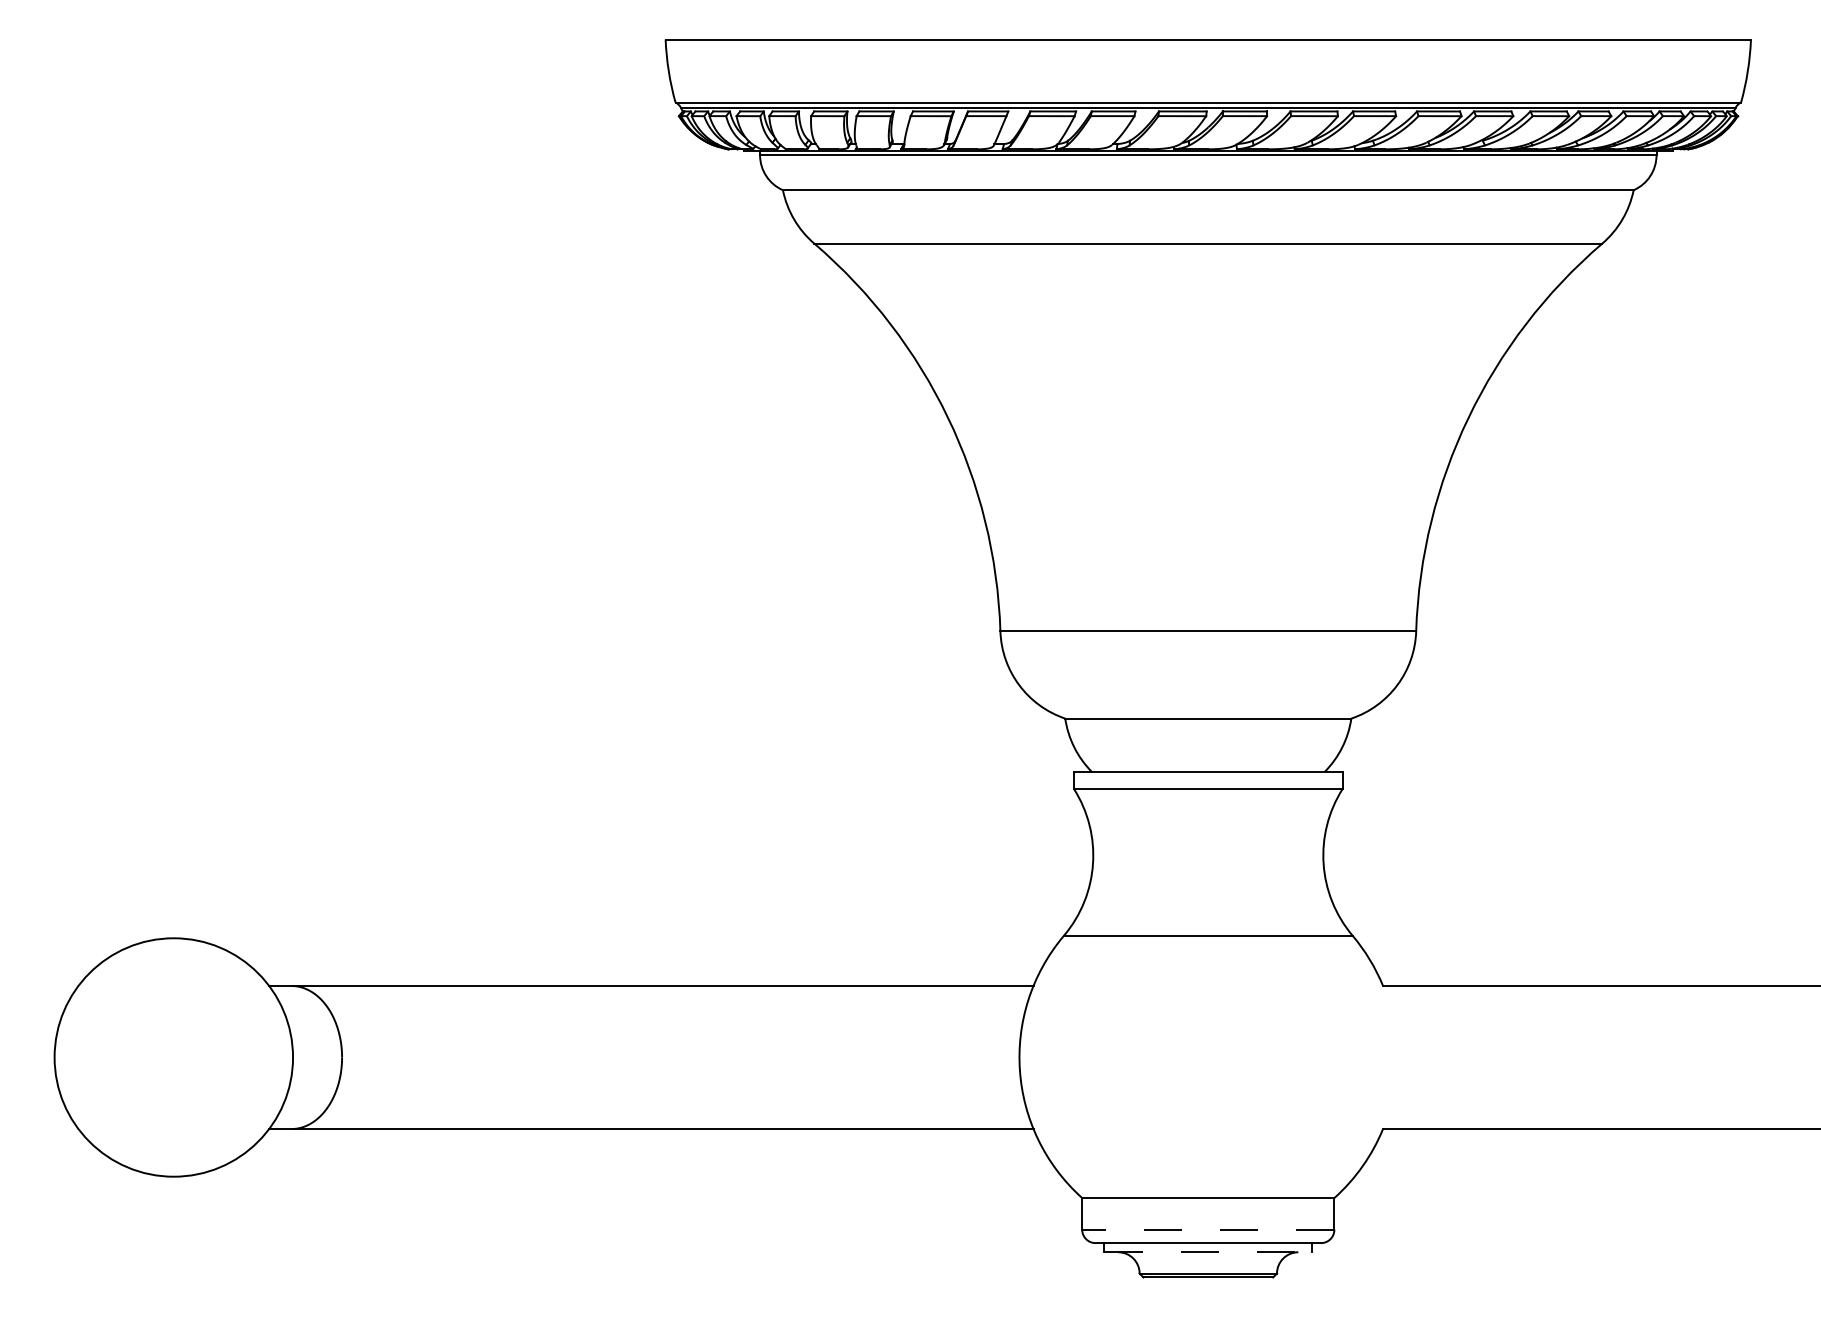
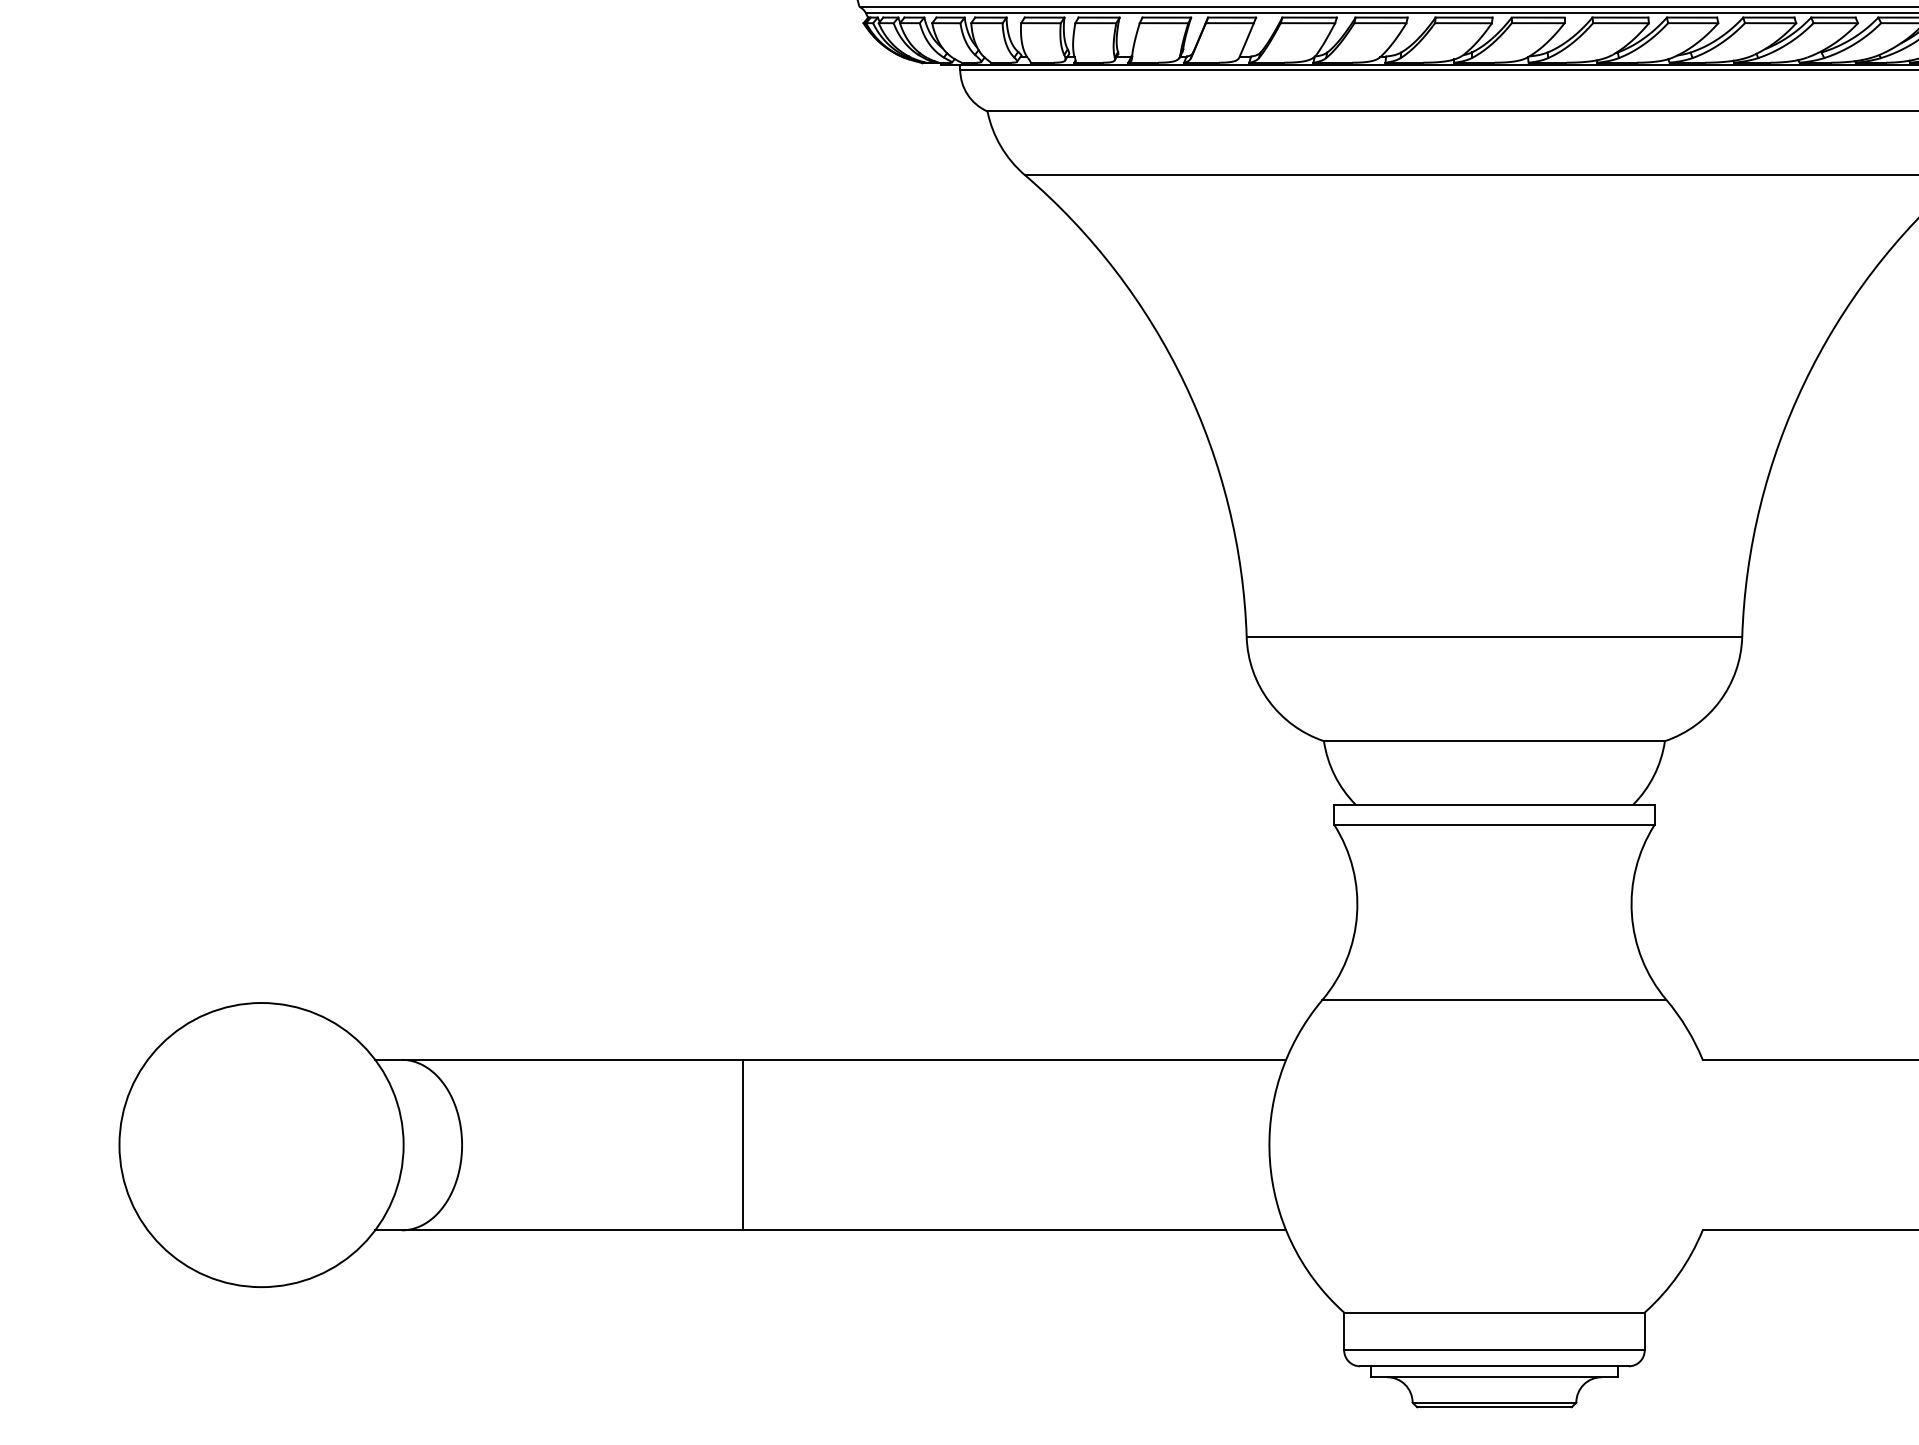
line: (578, 1057) -> (743, 1145), added
line: (1207, 1229) -> (1493, 1350), dashed -> solid
line: (1208, 1252) -> (1494, 1377), dashed -> solid

